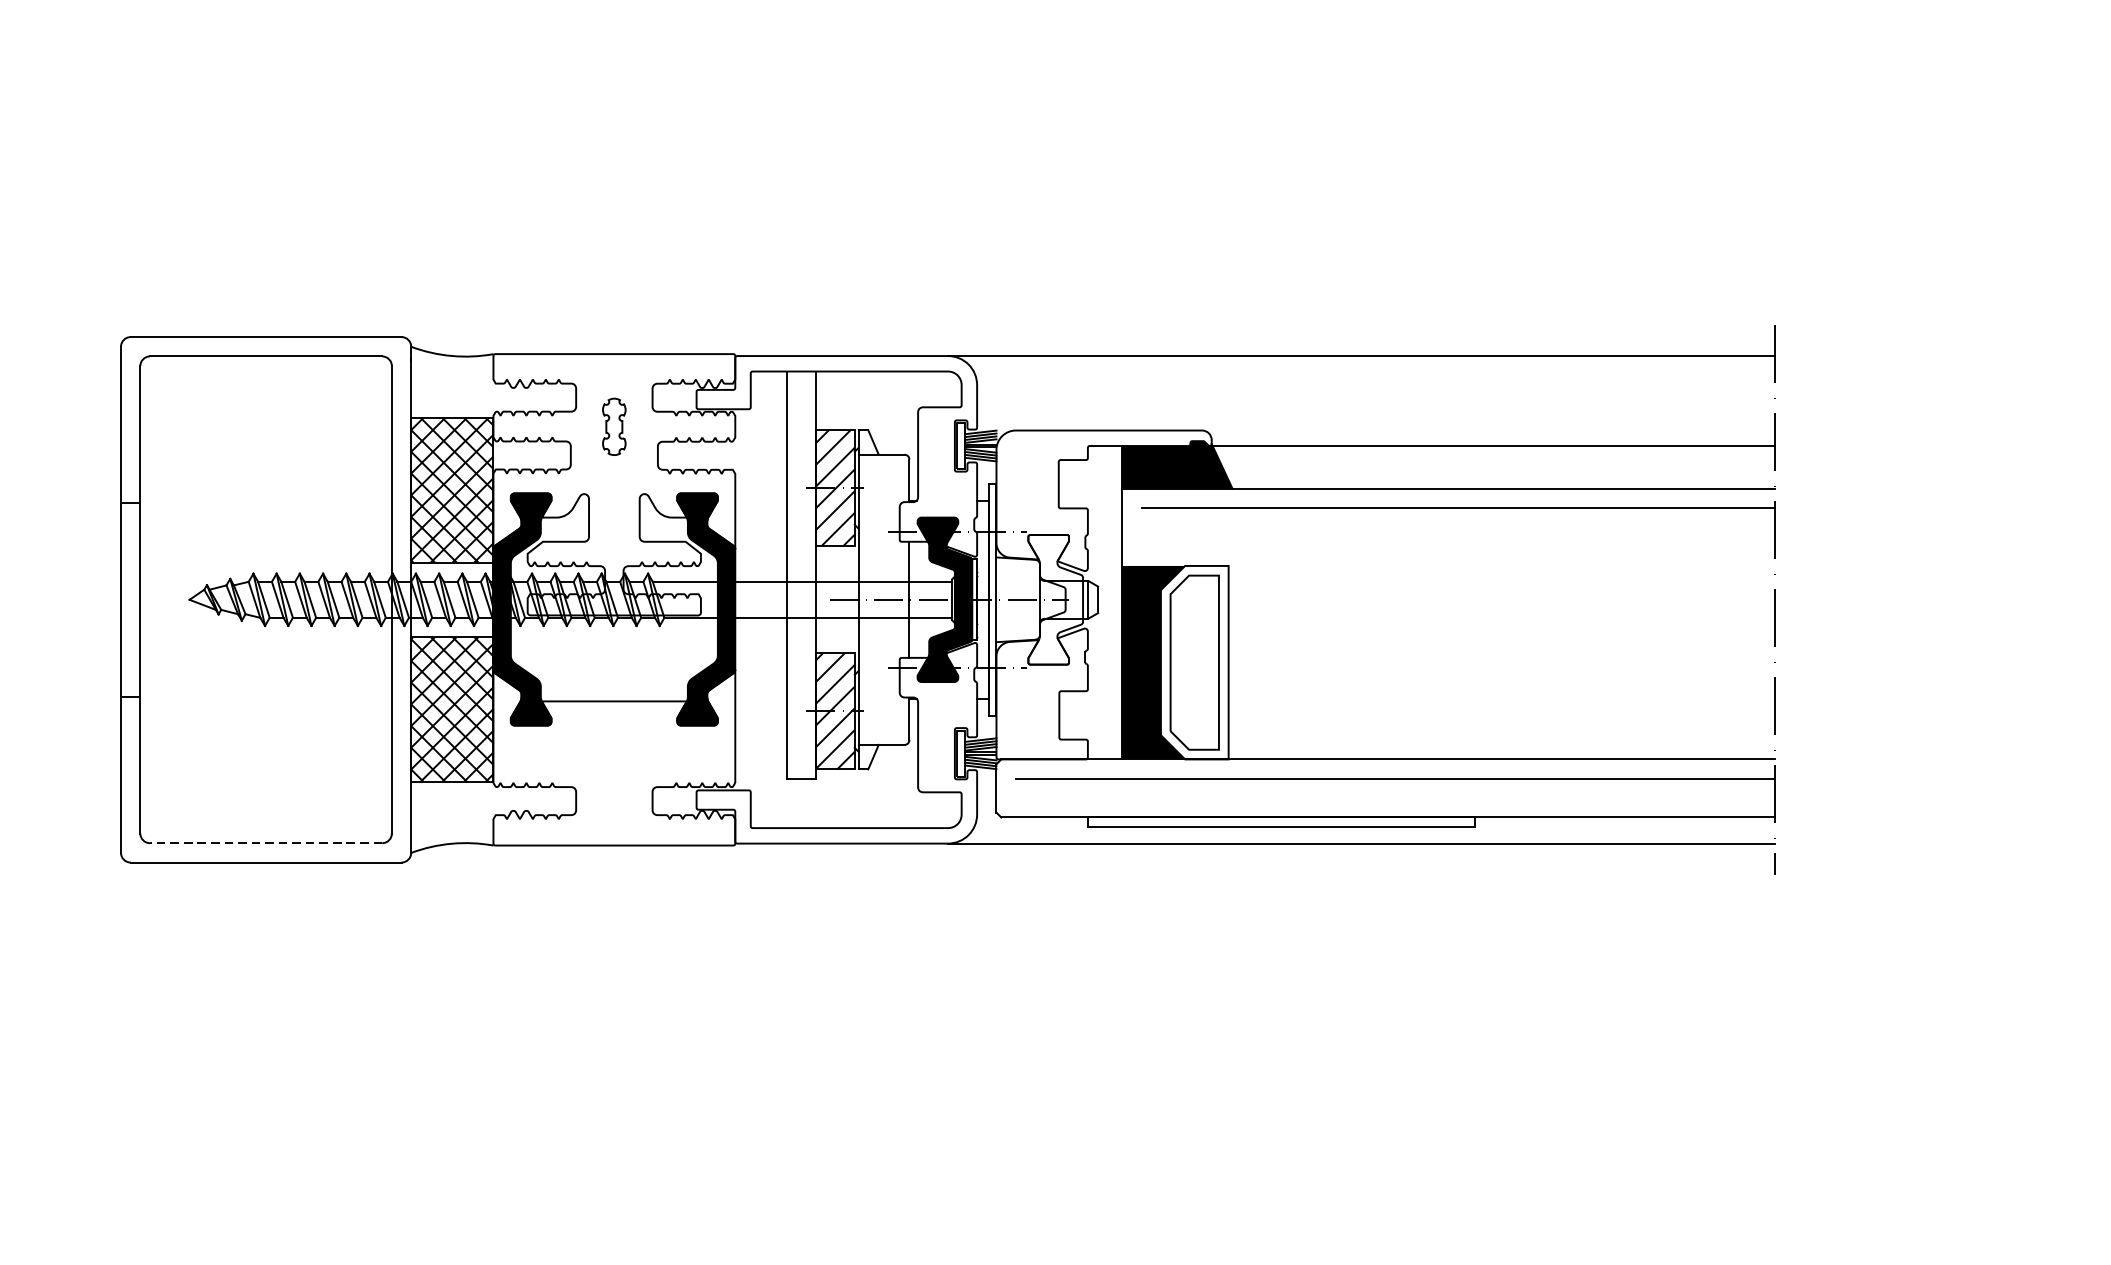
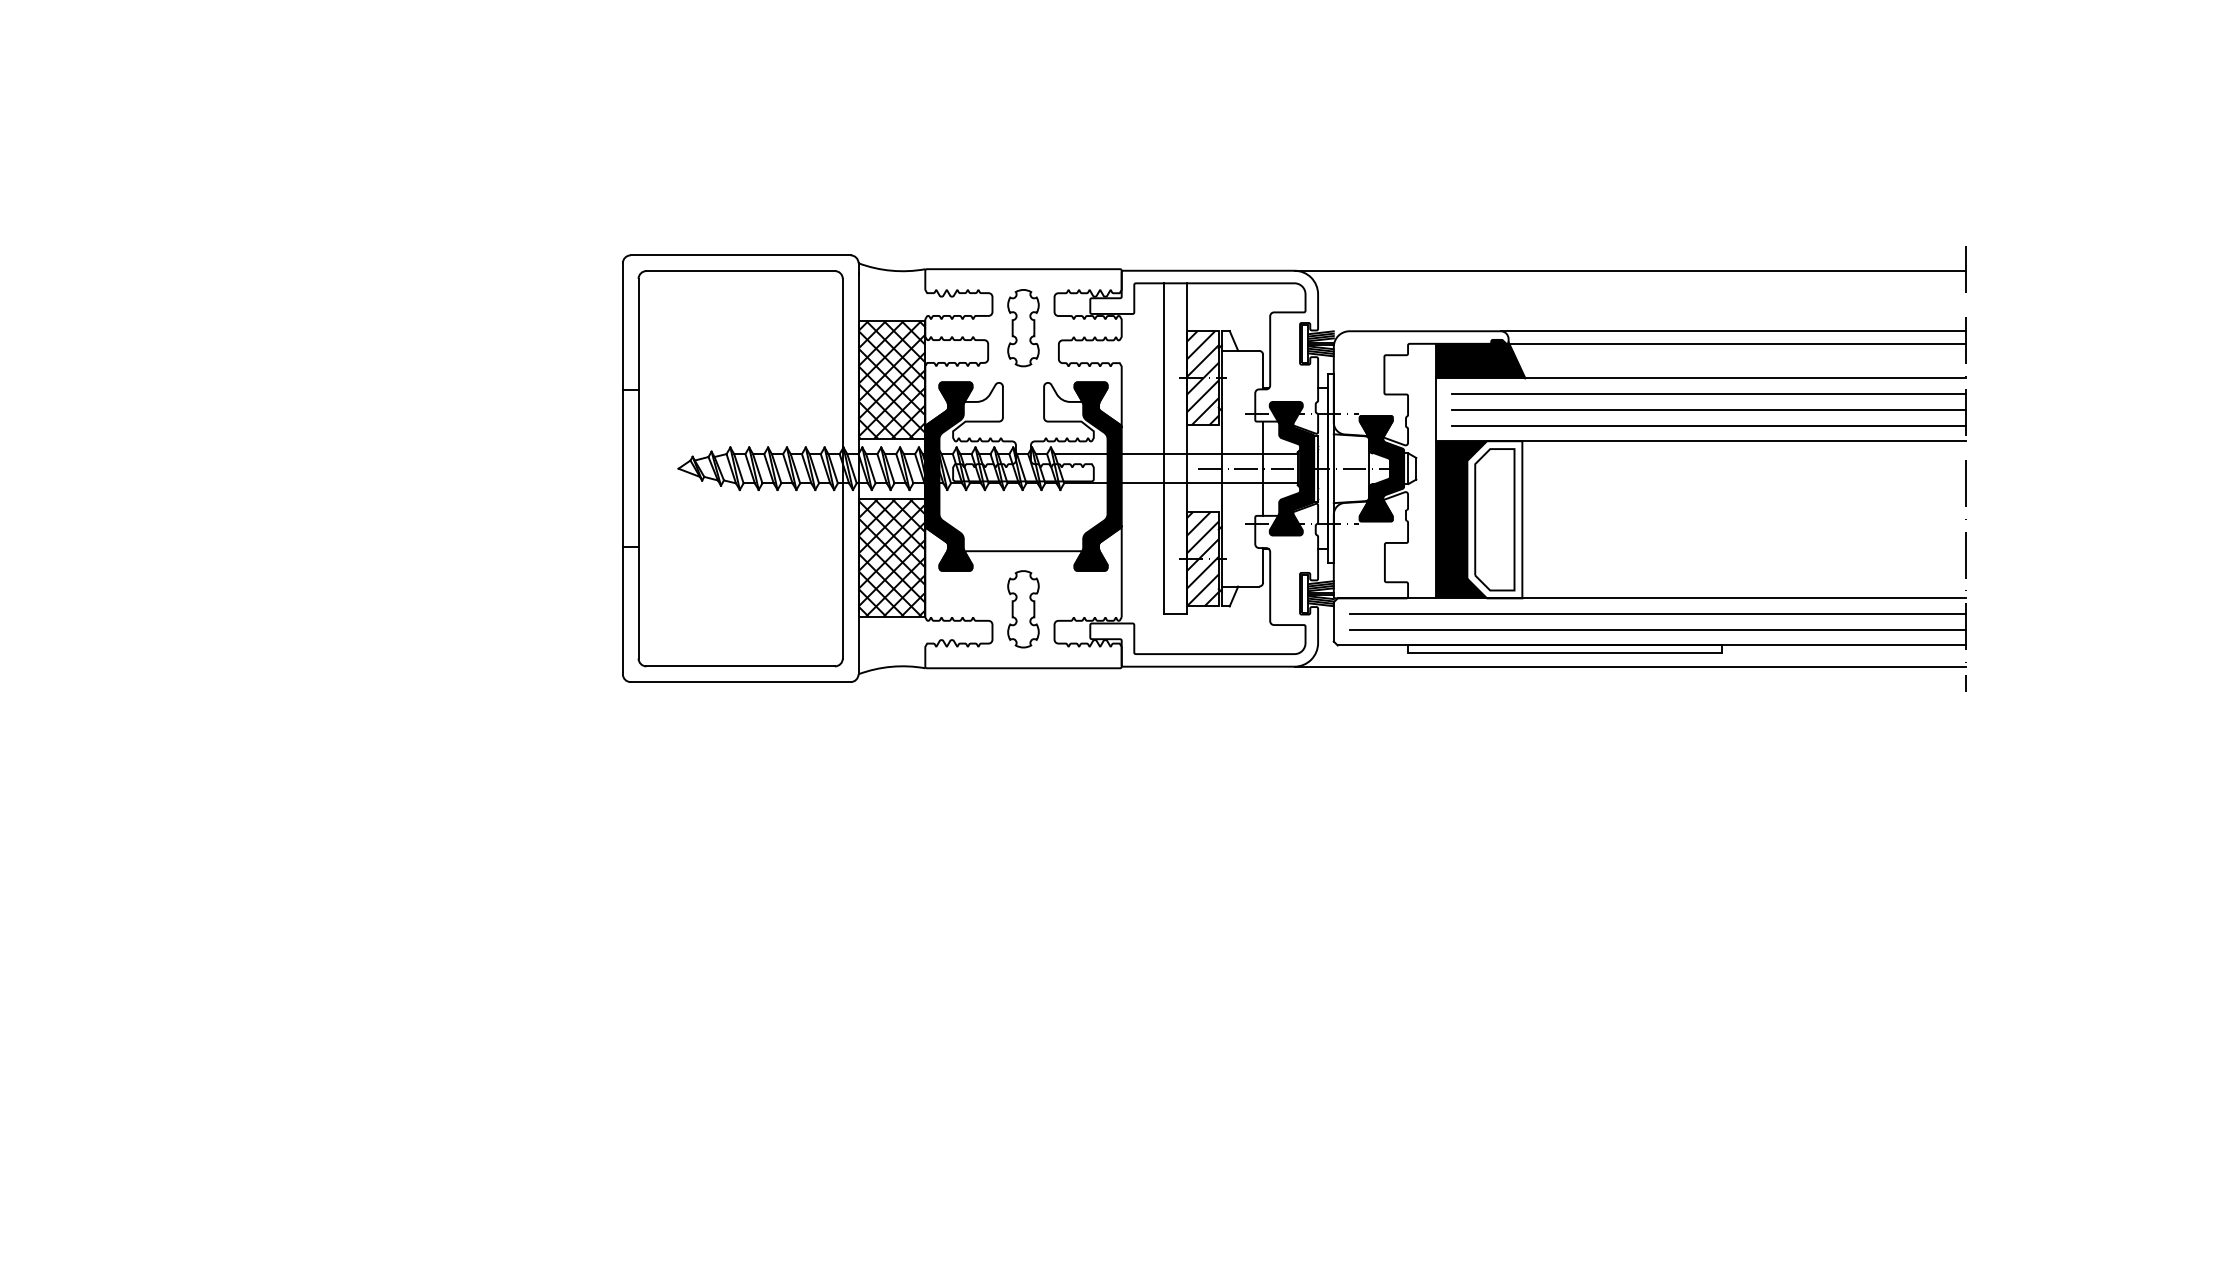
part: (614, 427) -> (1023, 328), size x1.67
line: (1488, 430) -> (1733, 331), added
line: (1457, 526) -> (1708, 409), added
line: (1457, 546) -> (1708, 425), added
line: (1448, 566) -> (1700, 441), added
fill: (1055, 599) -> (1381, 468), added
part: (614, 773) -> (1023, 609), added
line: (1395, 797) -> (1657, 629), added
line: (265, 843) -> (740, 666), dashed -> solid

